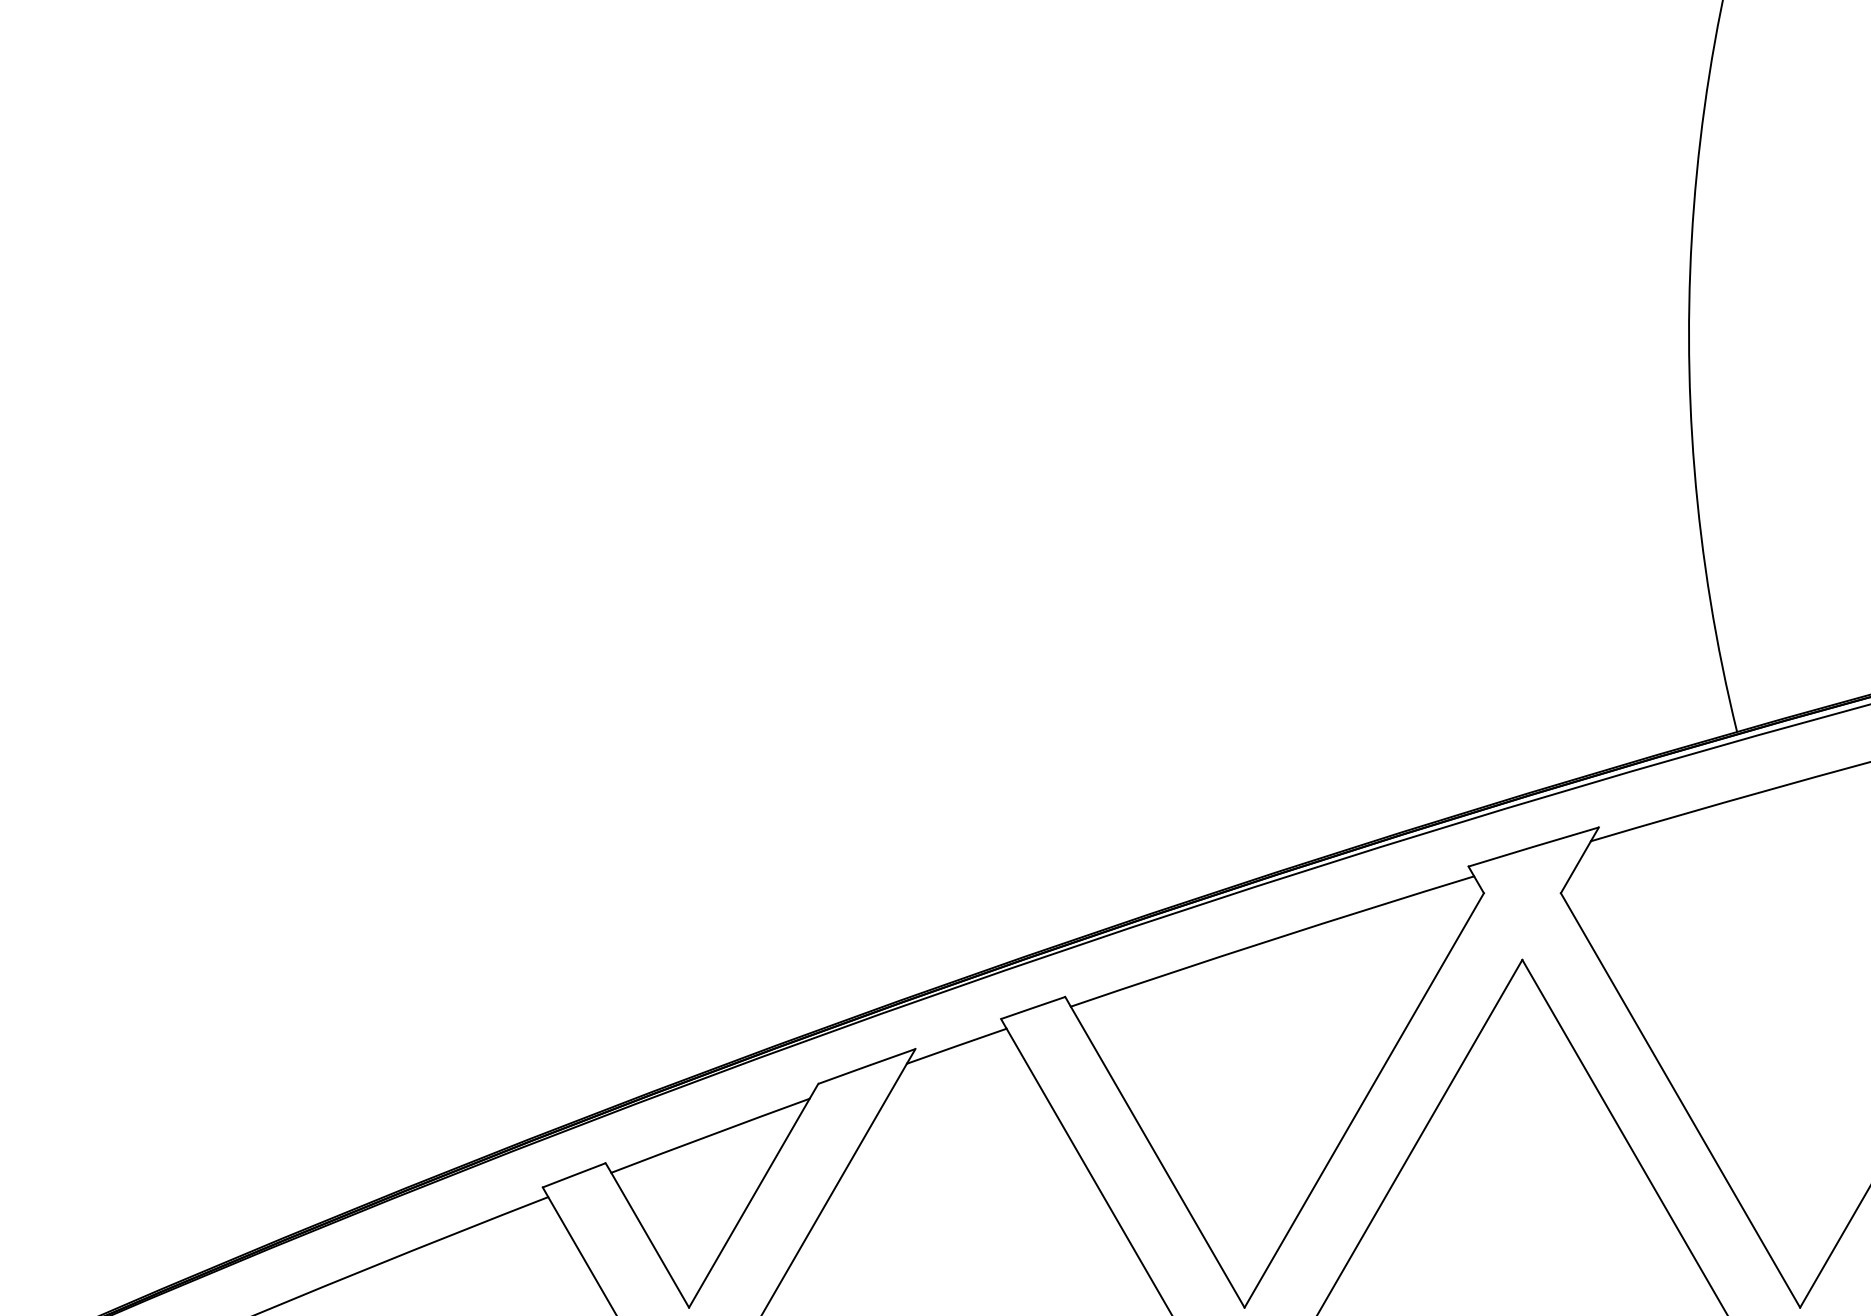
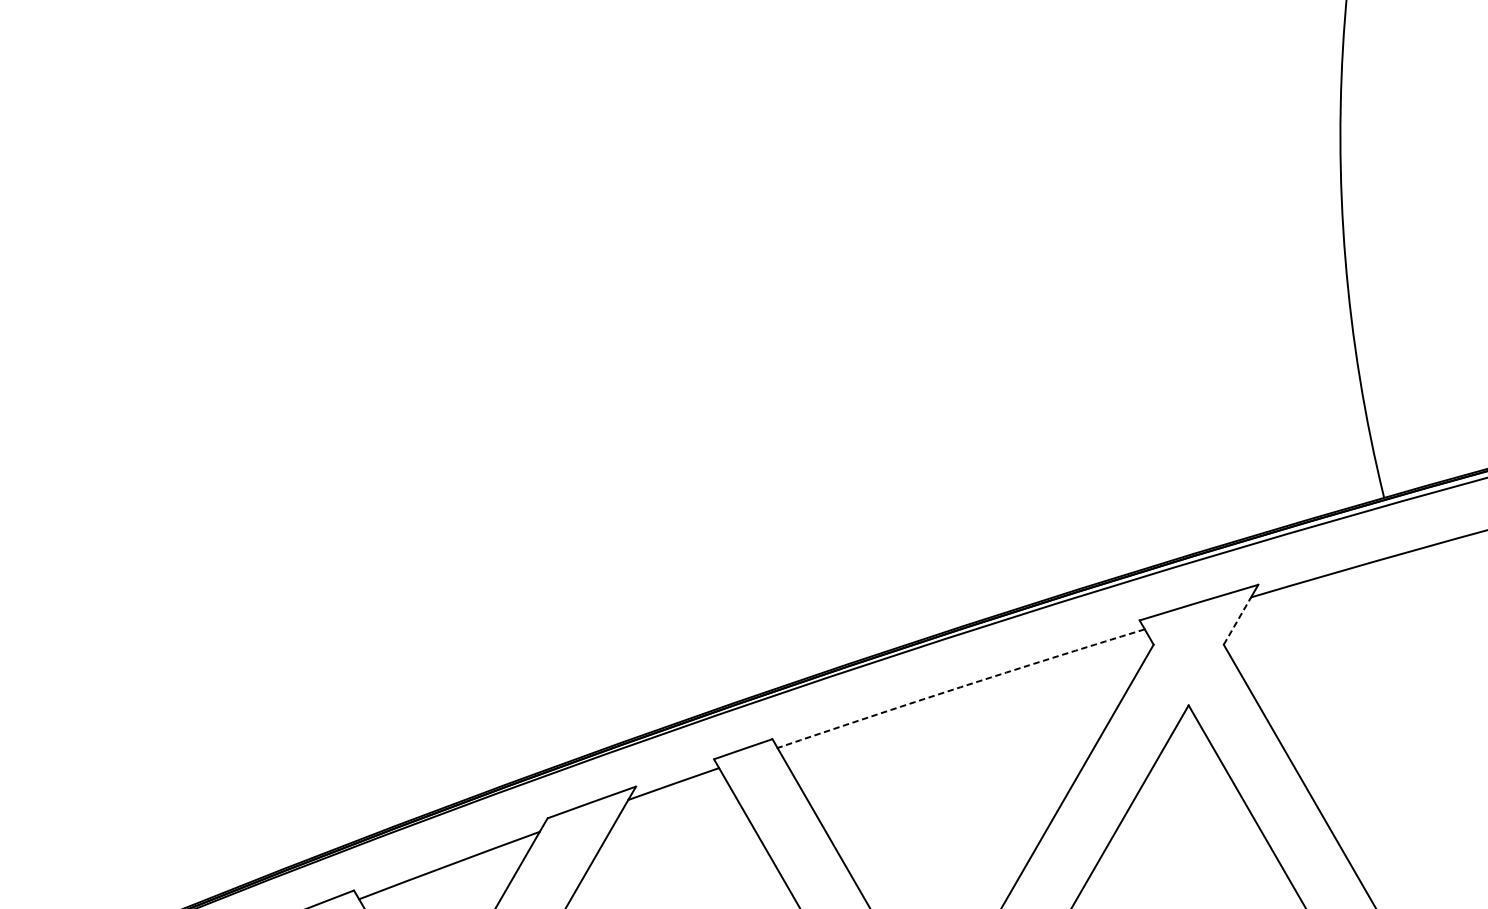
line: (1576, 866) -> (1237, 620), solid -> dashed
arc: (1271, 939) -> (960, 686), solid -> dashed

